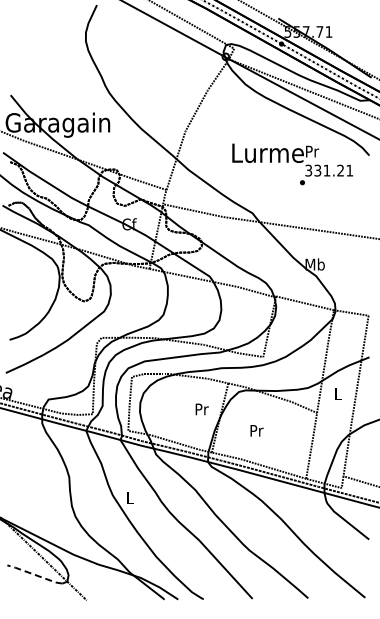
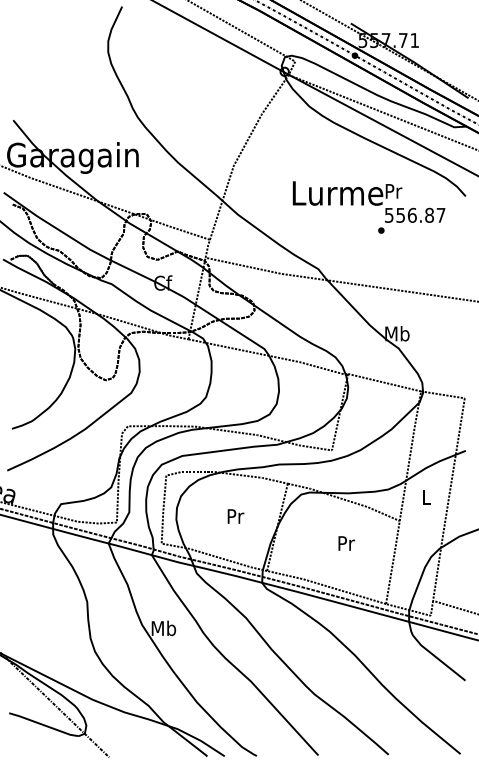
text: (329, 170) -> (415, 215), 331.21 -> 556.87
text: (201, 409) -> (235, 516), moved
text: (256, 430) -> (346, 543), moved
text: (129, 498) -> (163, 628), L -> Mb
line: (34, 574) -> (43, 724), dashed -> solid

